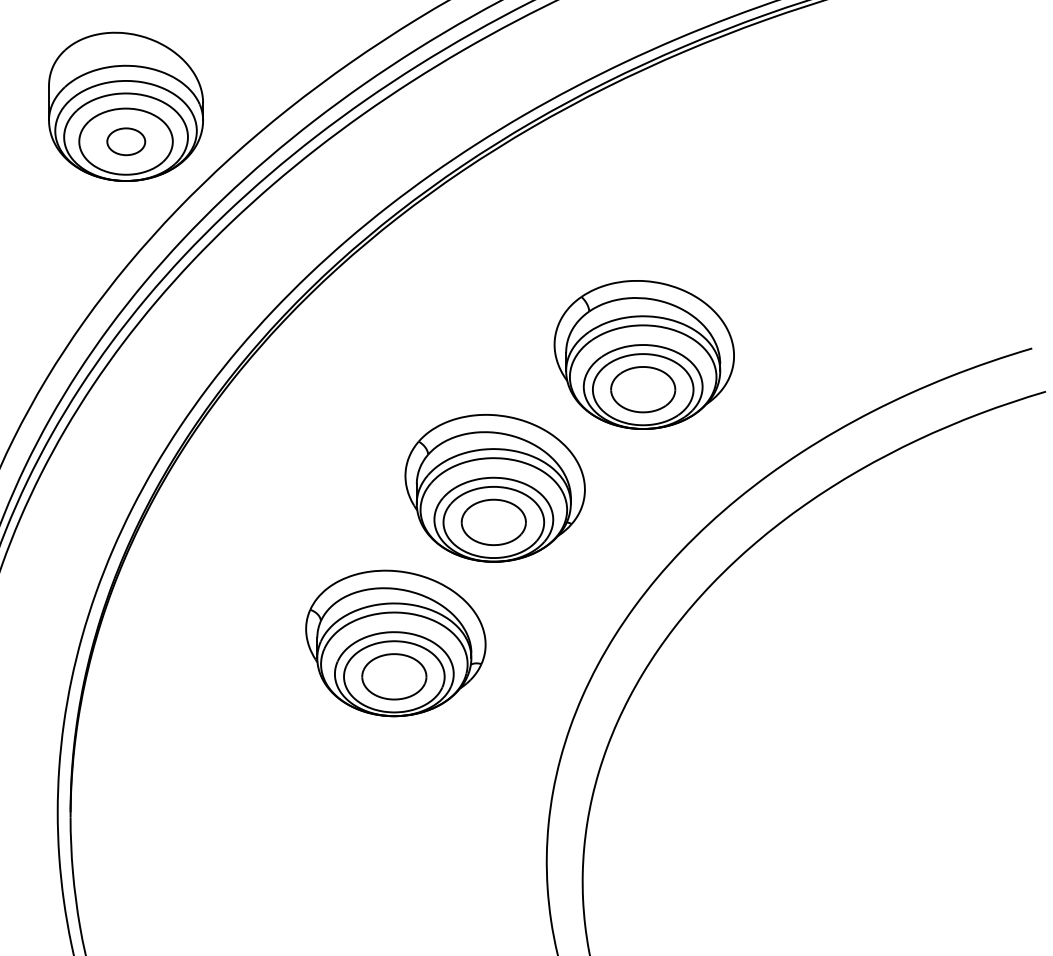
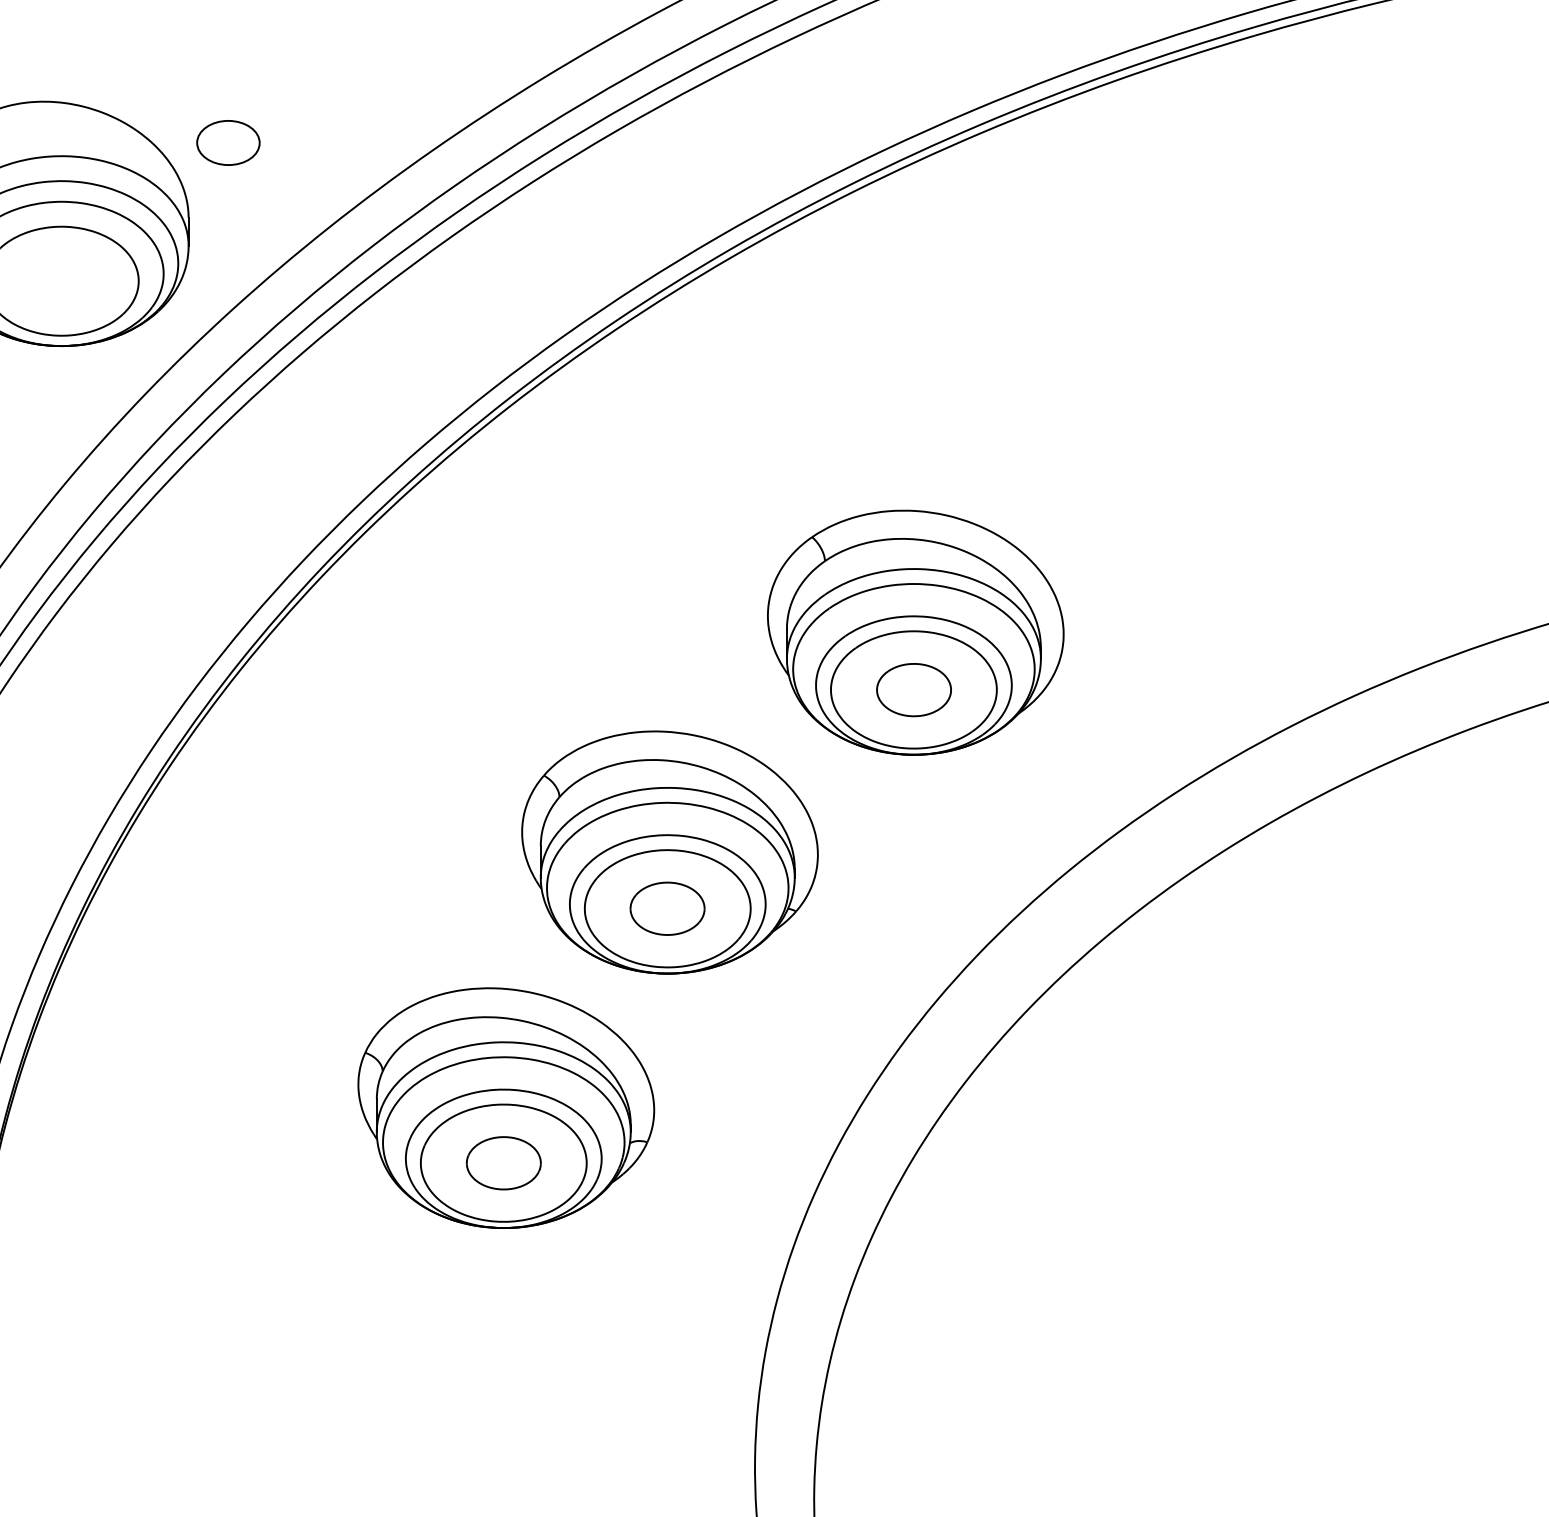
part: (126, 141) -> (228, 142), moved
part: (643, 389) -> (914, 689), size x0.7
part: (493, 522) -> (667, 908), size x0.7
part: (394, 676) -> (504, 1162), size x0.7

